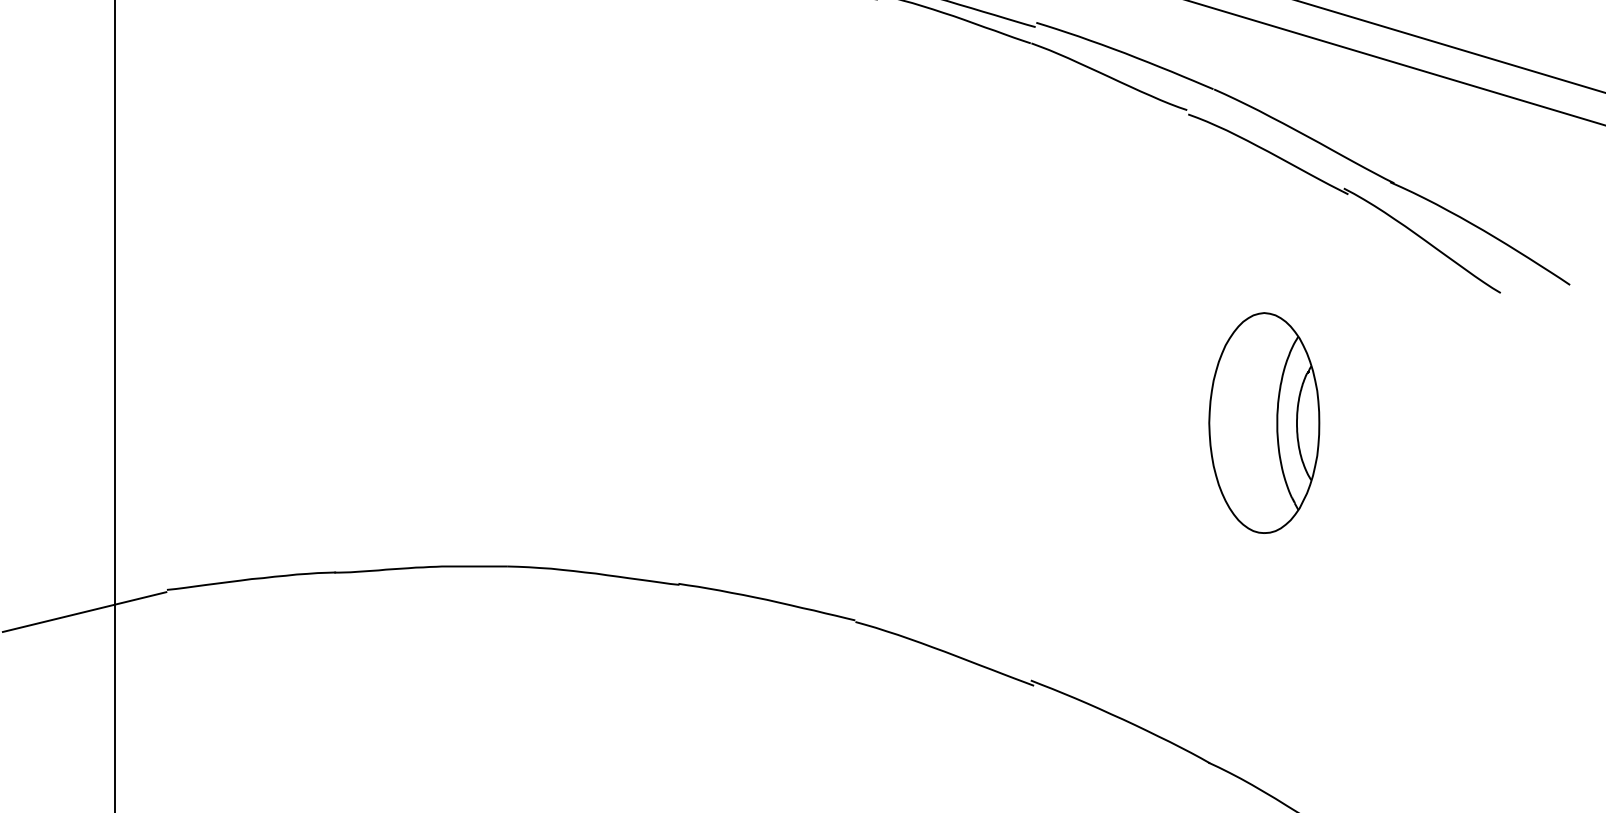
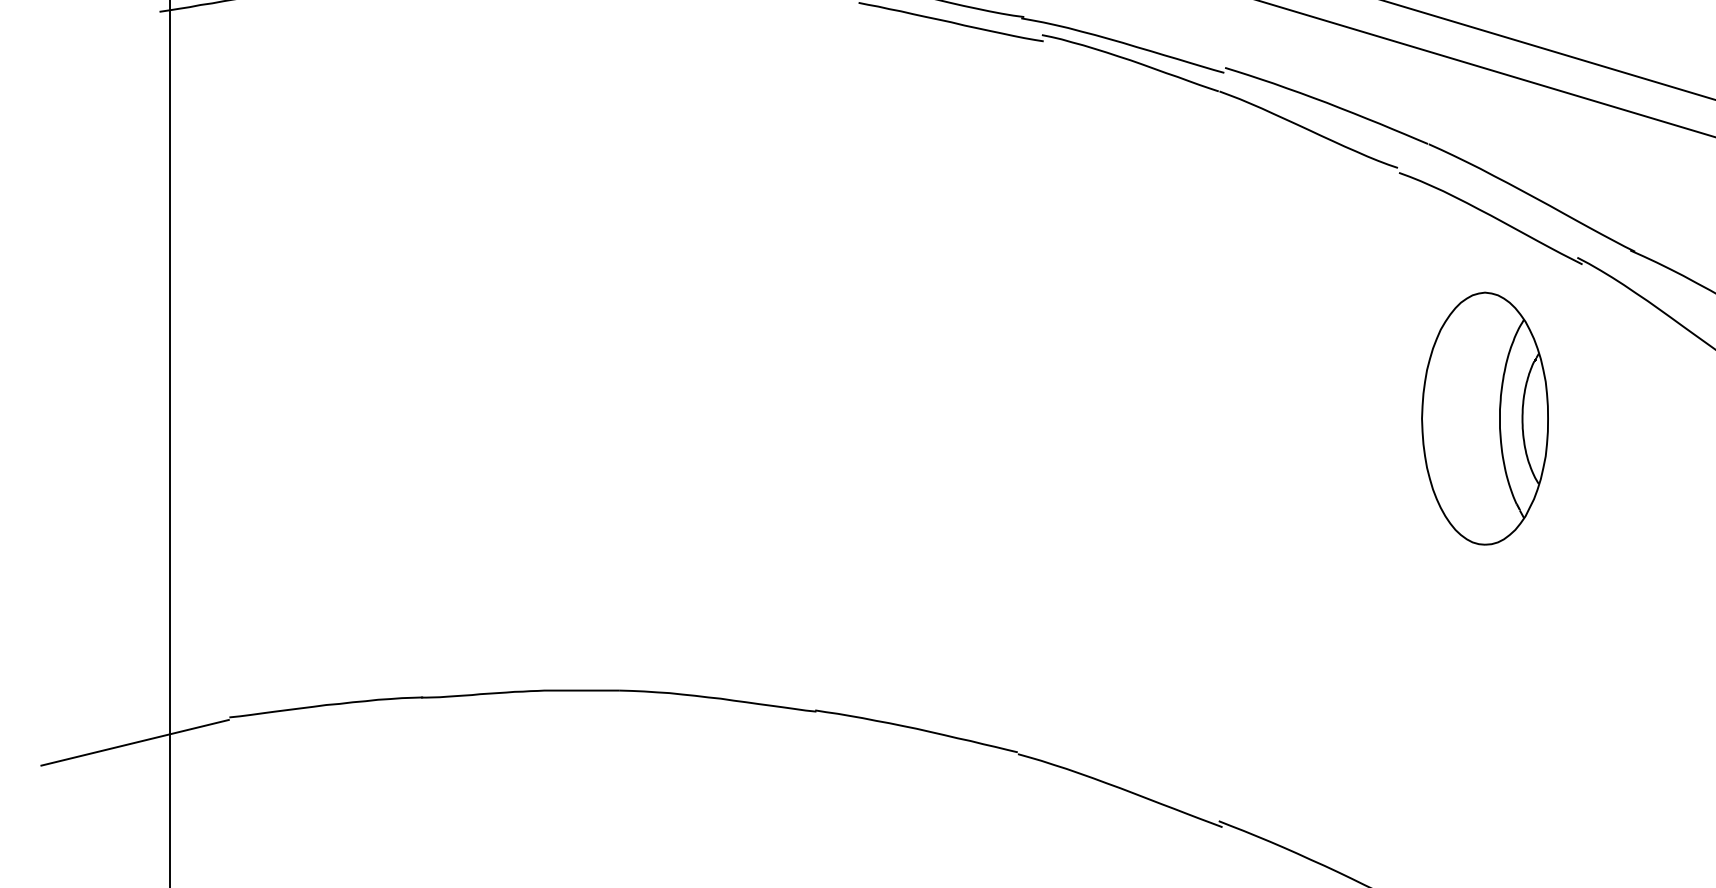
part: (1264, 422) -> (1485, 418), moved

